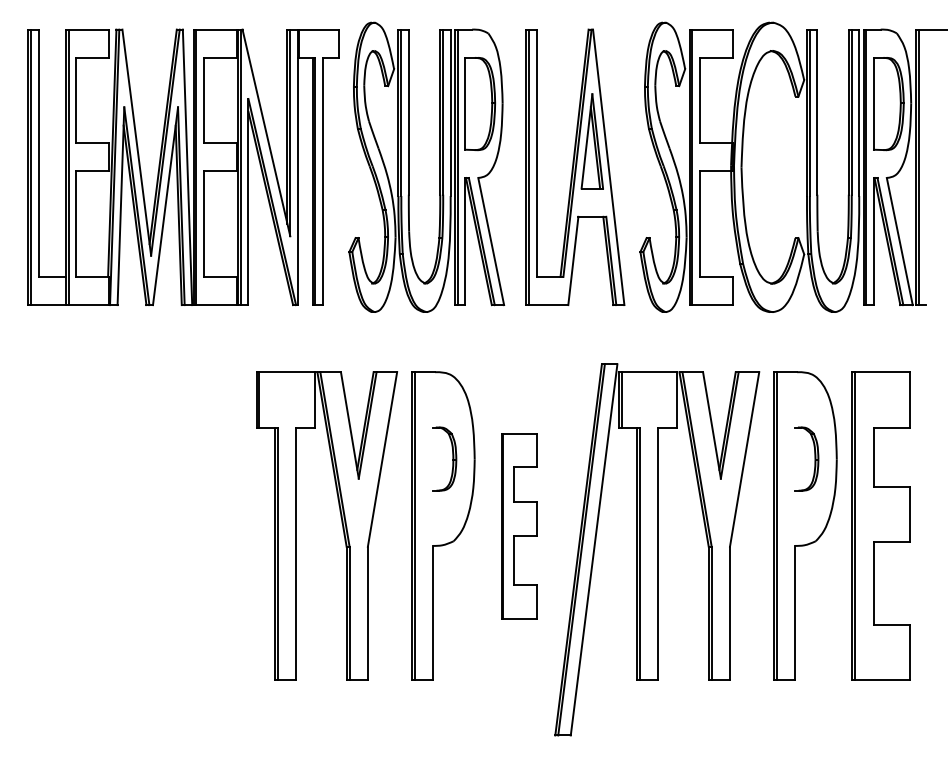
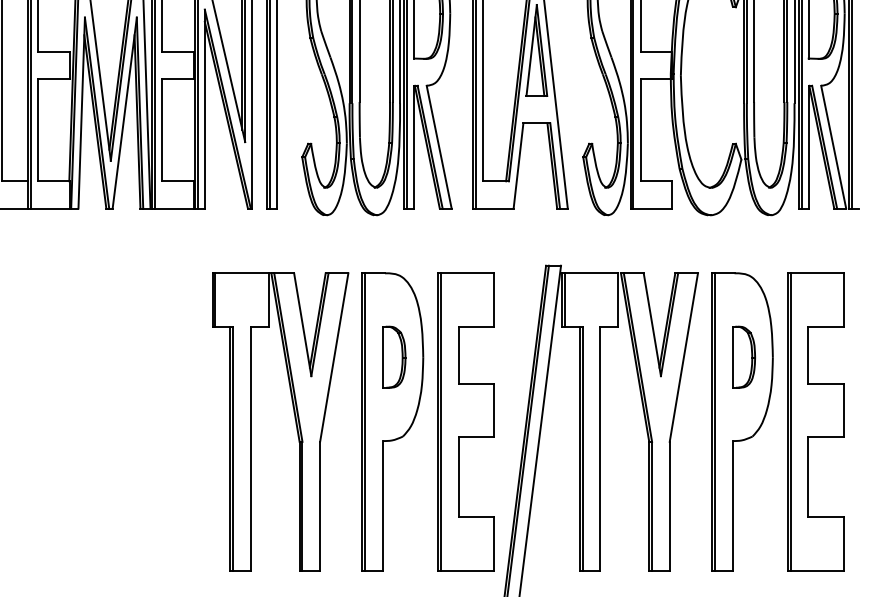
line: (433, 458) -> (383, 356), added
line: (795, 458) -> (732, 356), added
part: (518, 525) -> (465, 421), size x1.67

